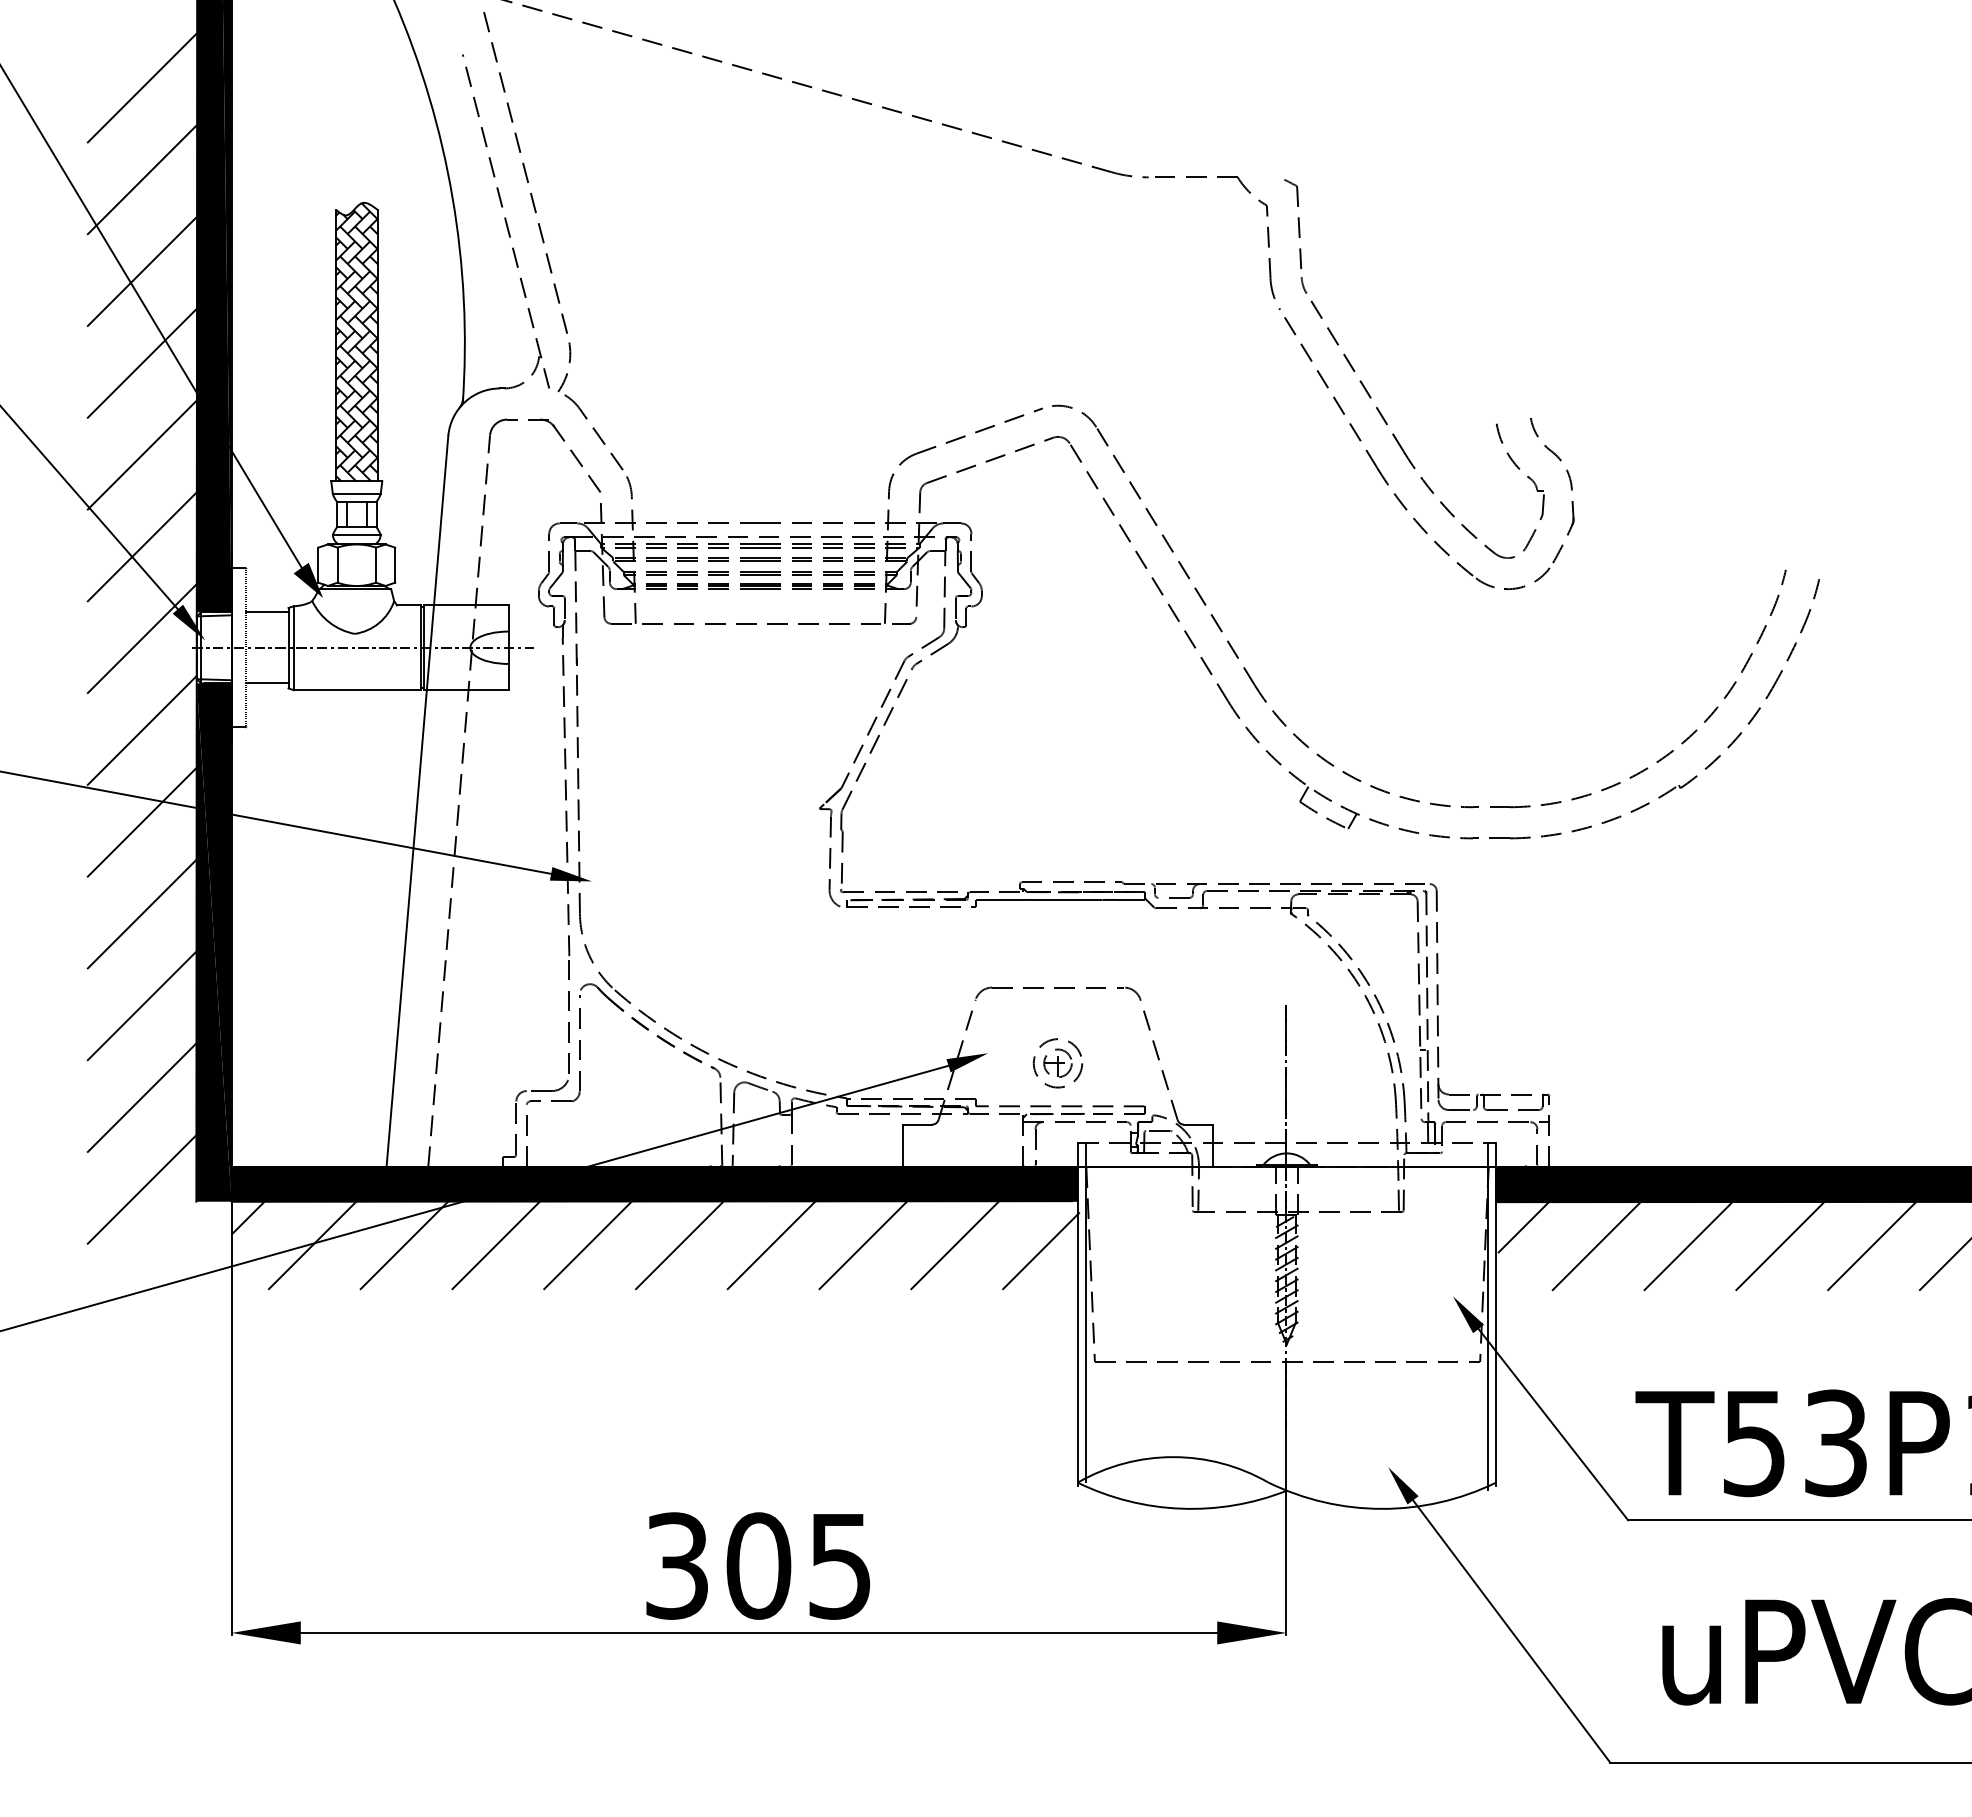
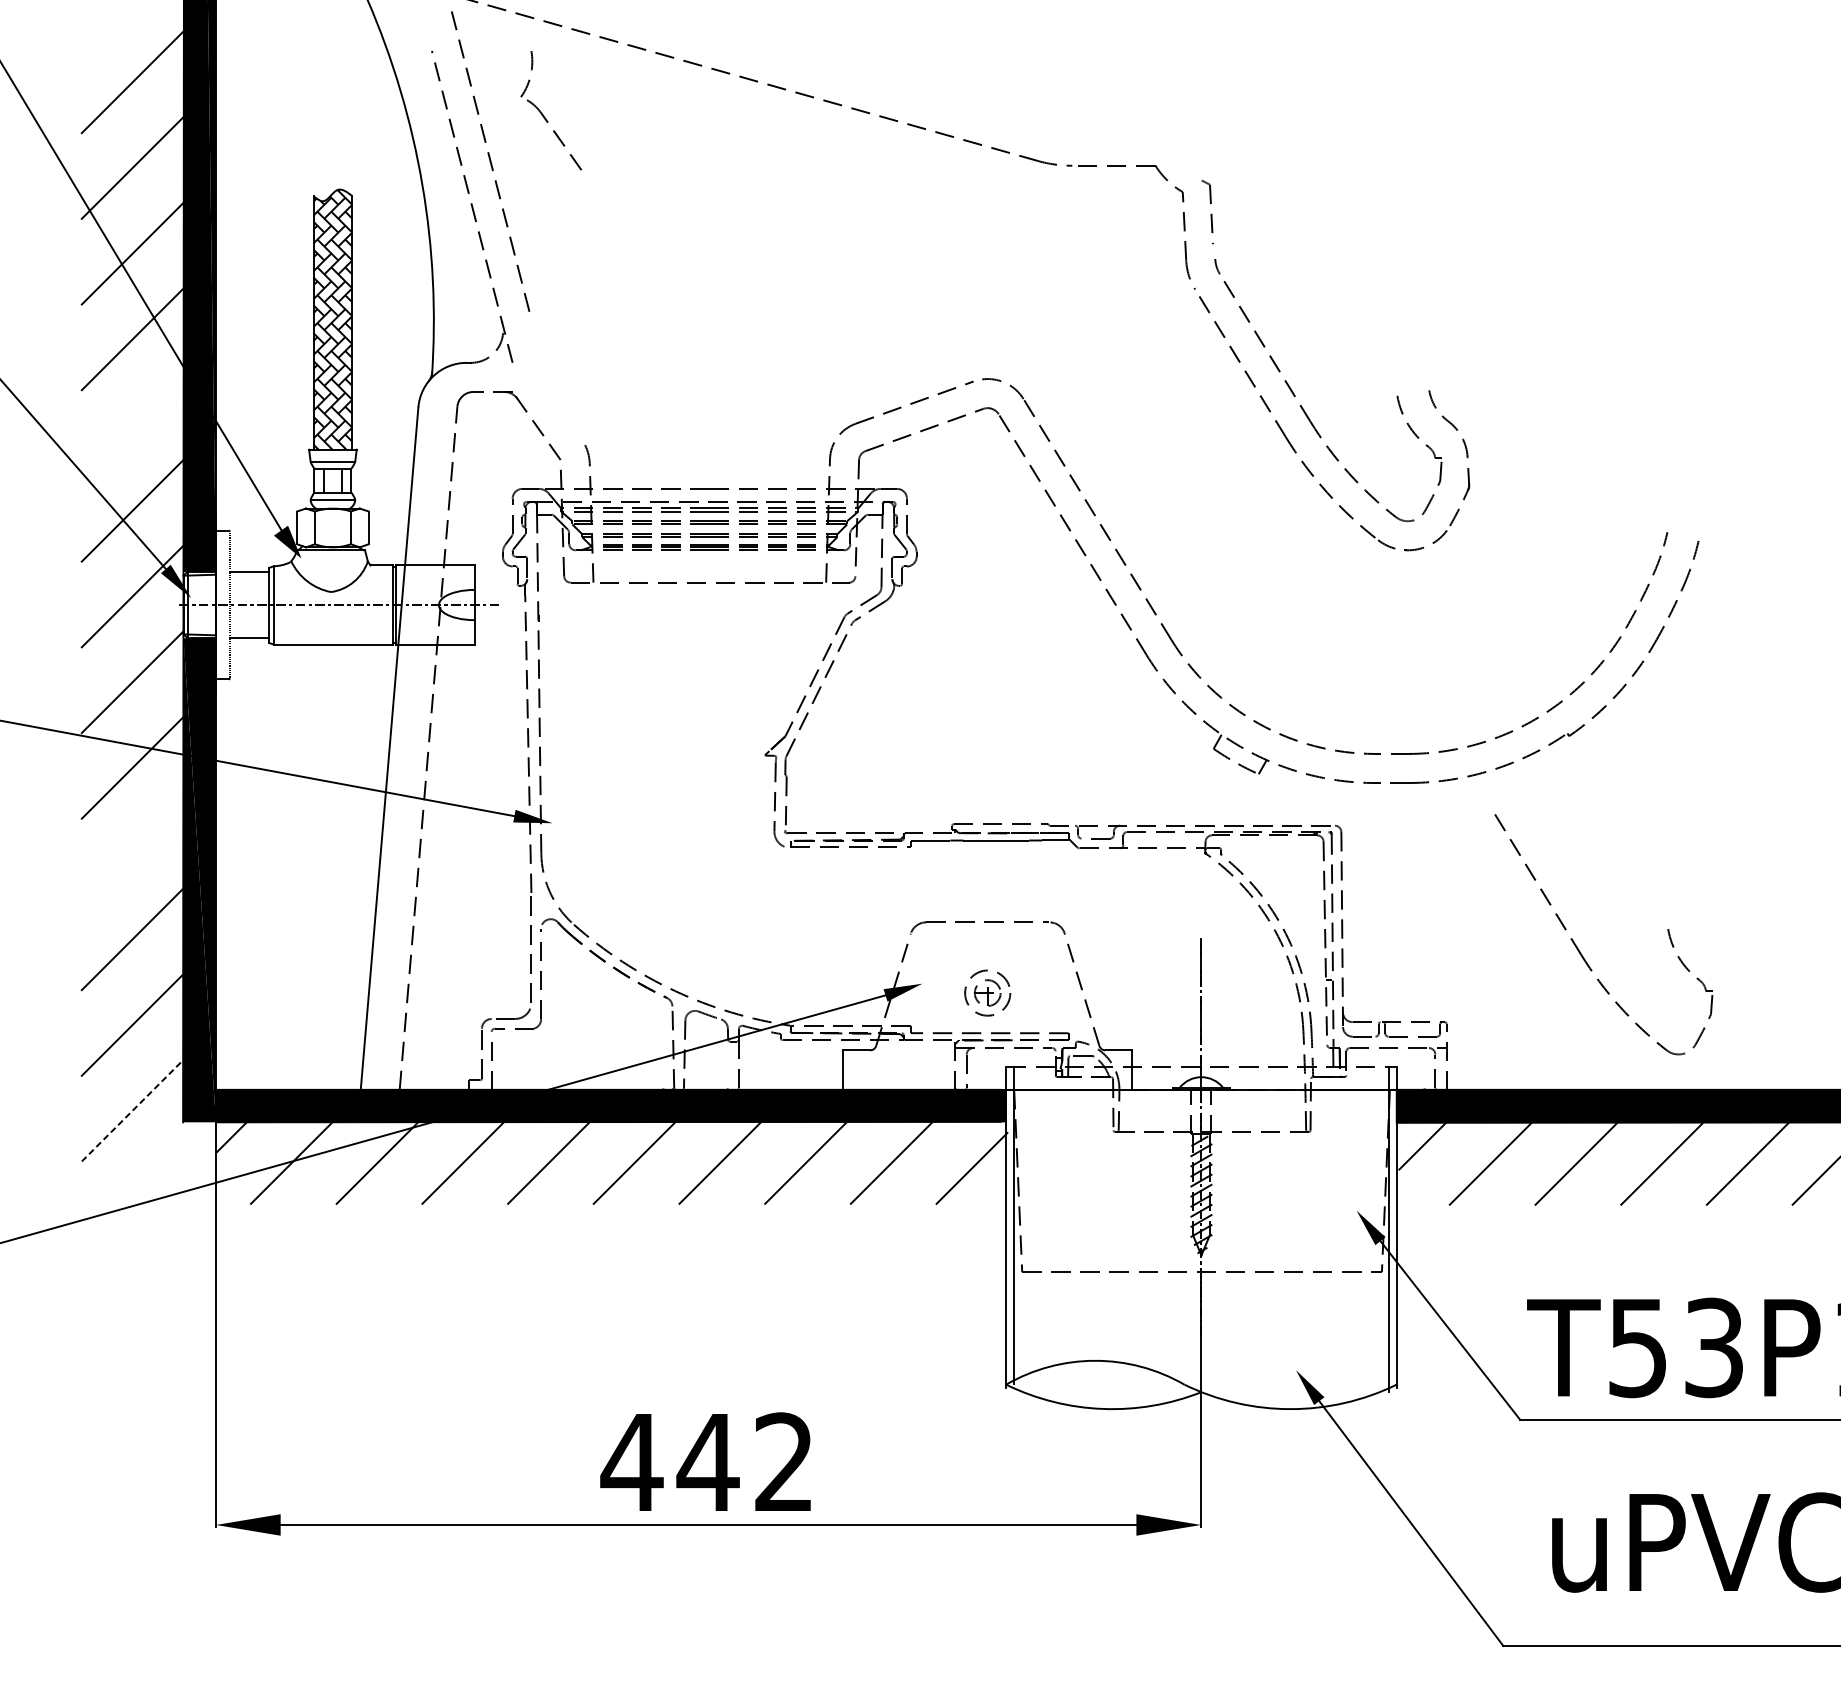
part: (1293, 224) -> (1207, 209), size x0.7
part: (582, 410) -> (543, 114), moved
line: (141, 455) -> (131, 425), removed
line: (141, 913) -> (131, 853), removed
part: (1691, 1016) -> (1579, 949), added
line: (142, 1189) -> (132, 1110), solid -> dashed
text: (756, 1565) -> (706, 1462), 305 -> 442

